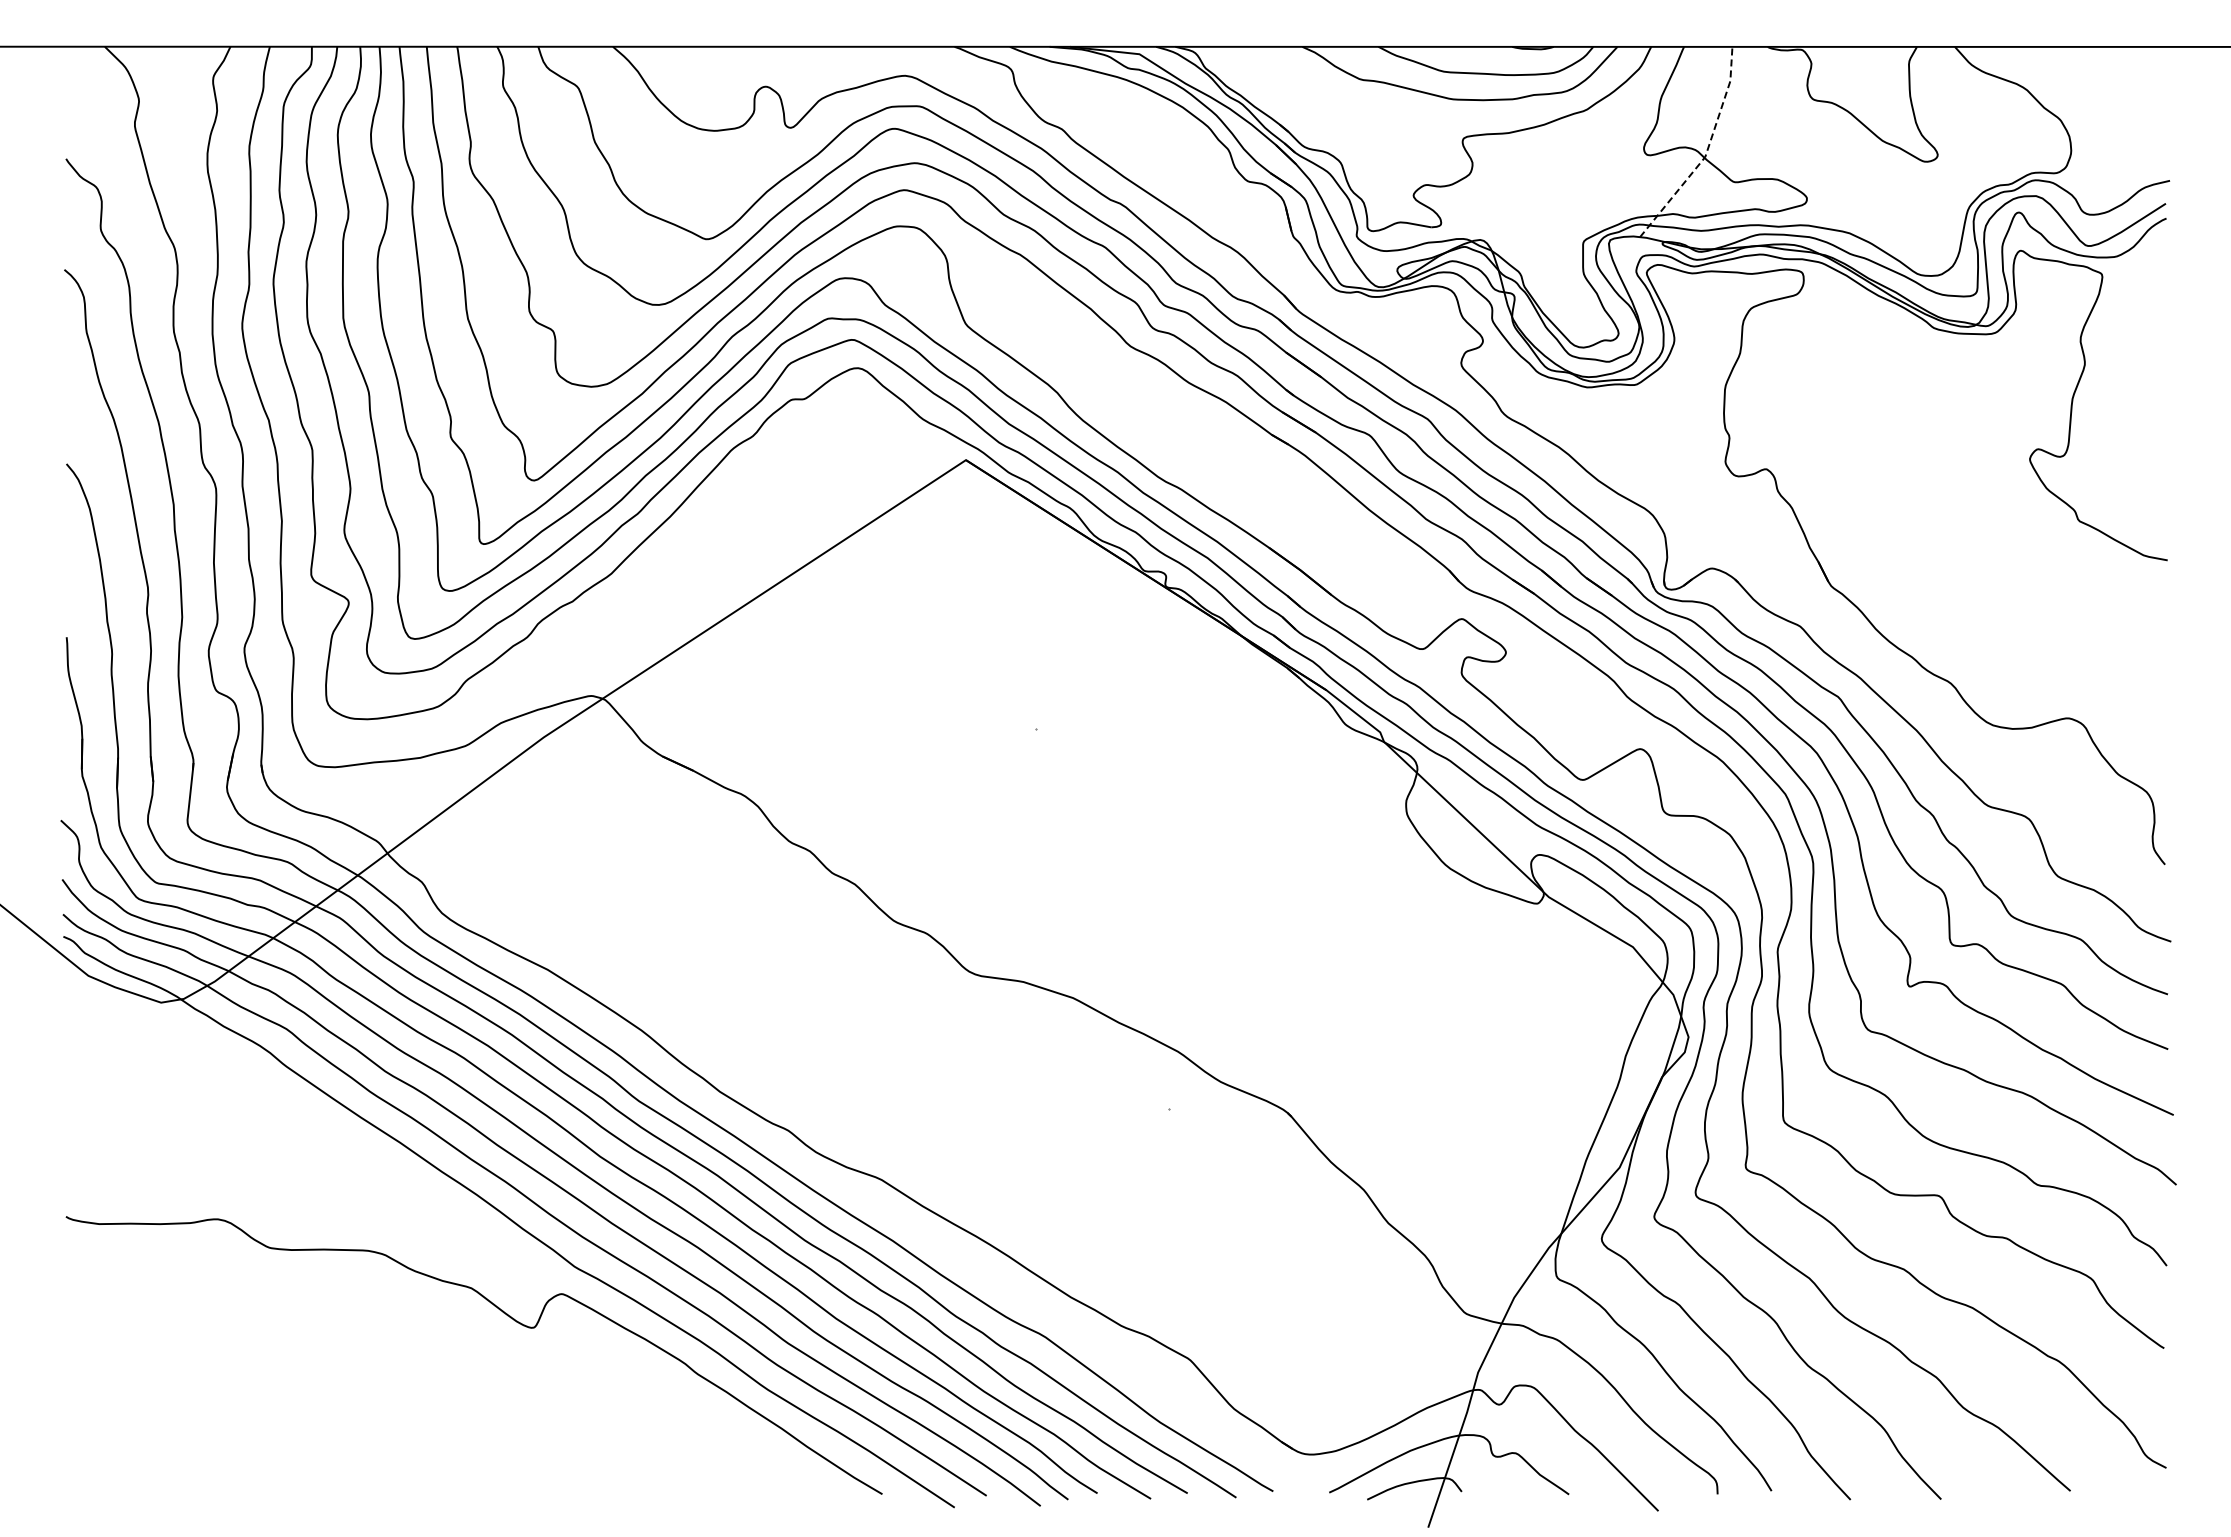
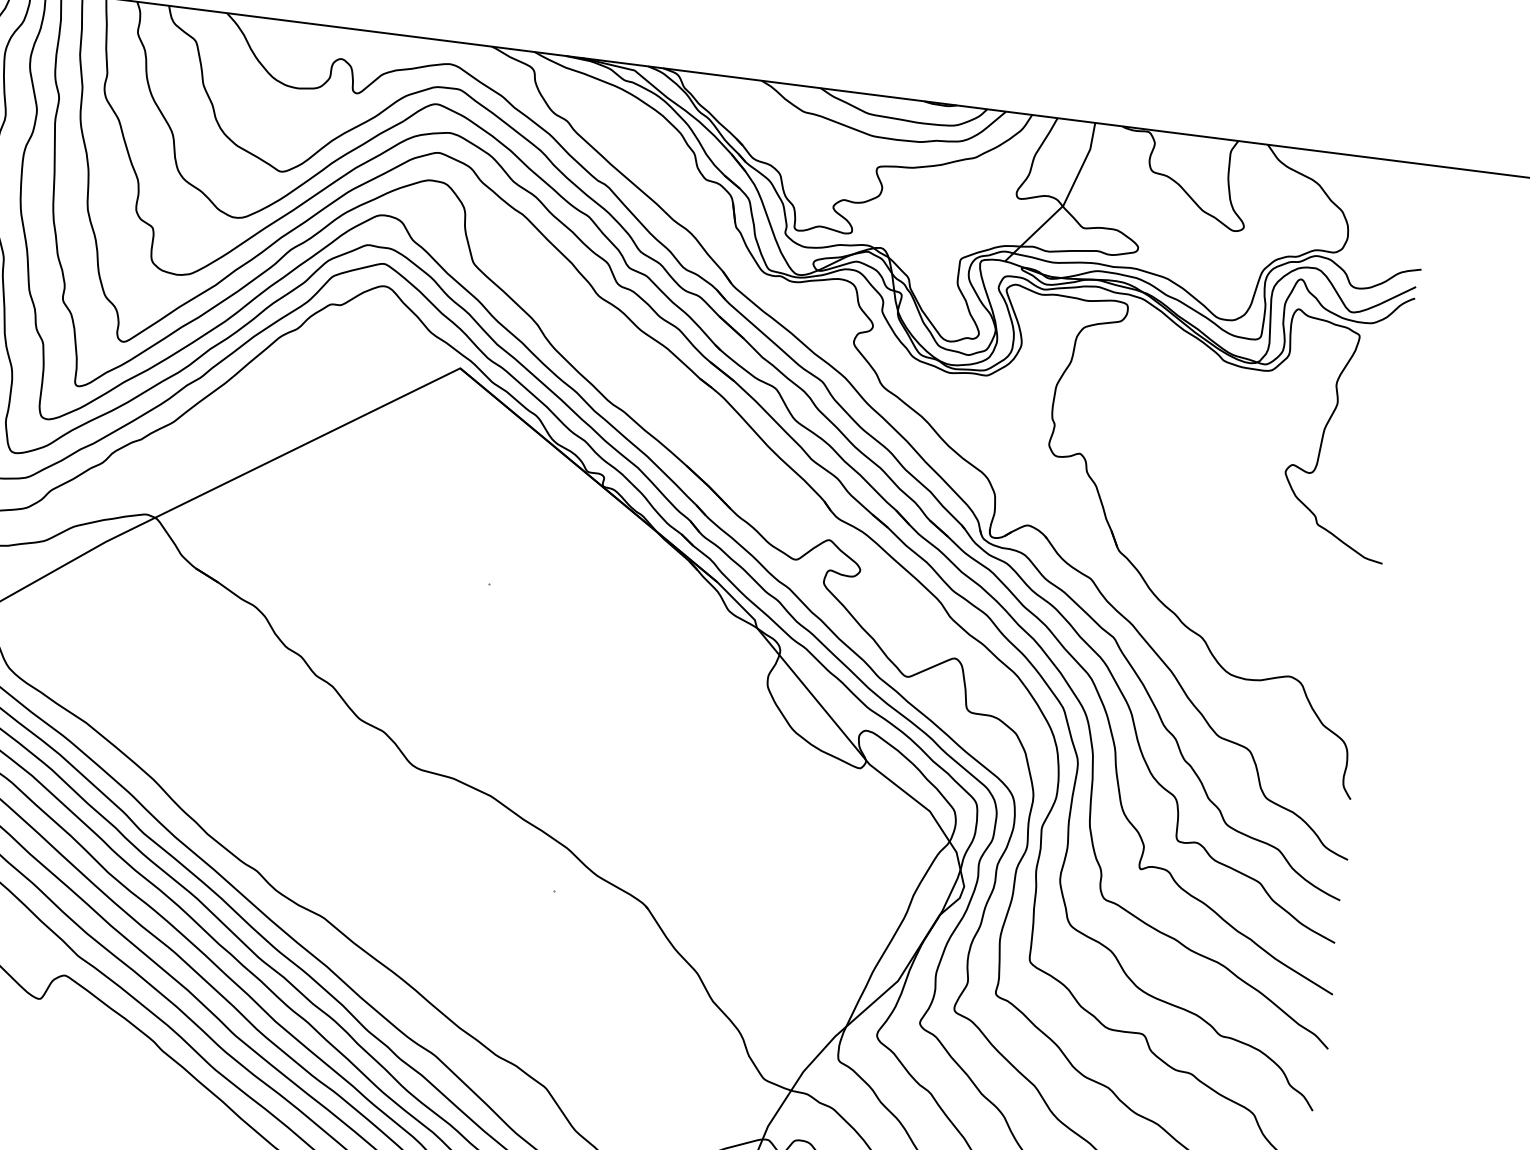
line: (1707, 151) -> (1065, 201), dashed -> solid

